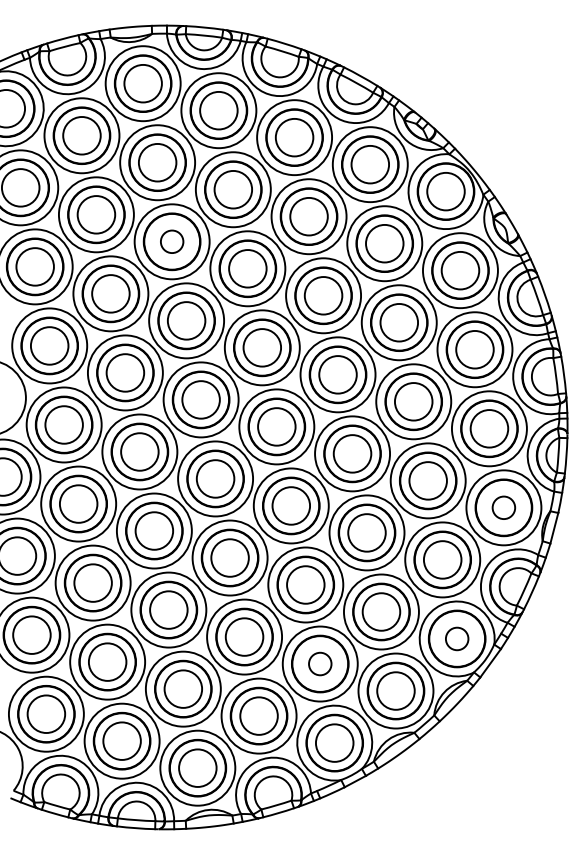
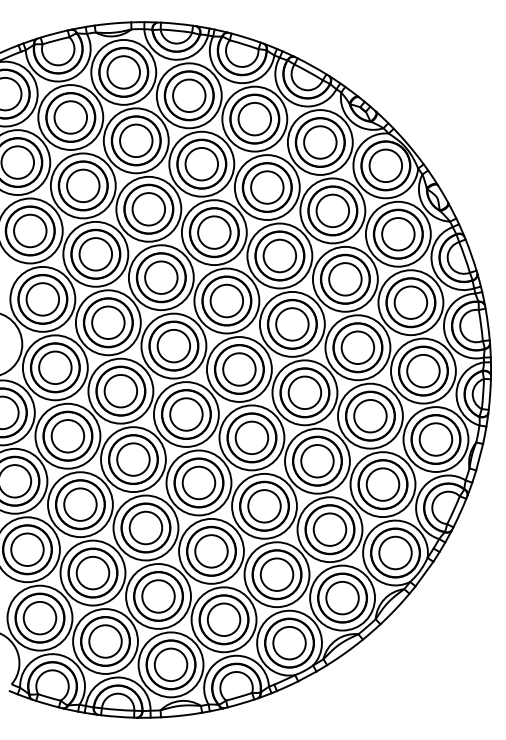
circle: (171, 242) -> (148, 209), size x1.67
circle: (503, 507) -> (435, 439), size x1.67
circle: (457, 638) -> (395, 552), size x1.67
circle: (319, 663) -> (276, 574), size x1.67

